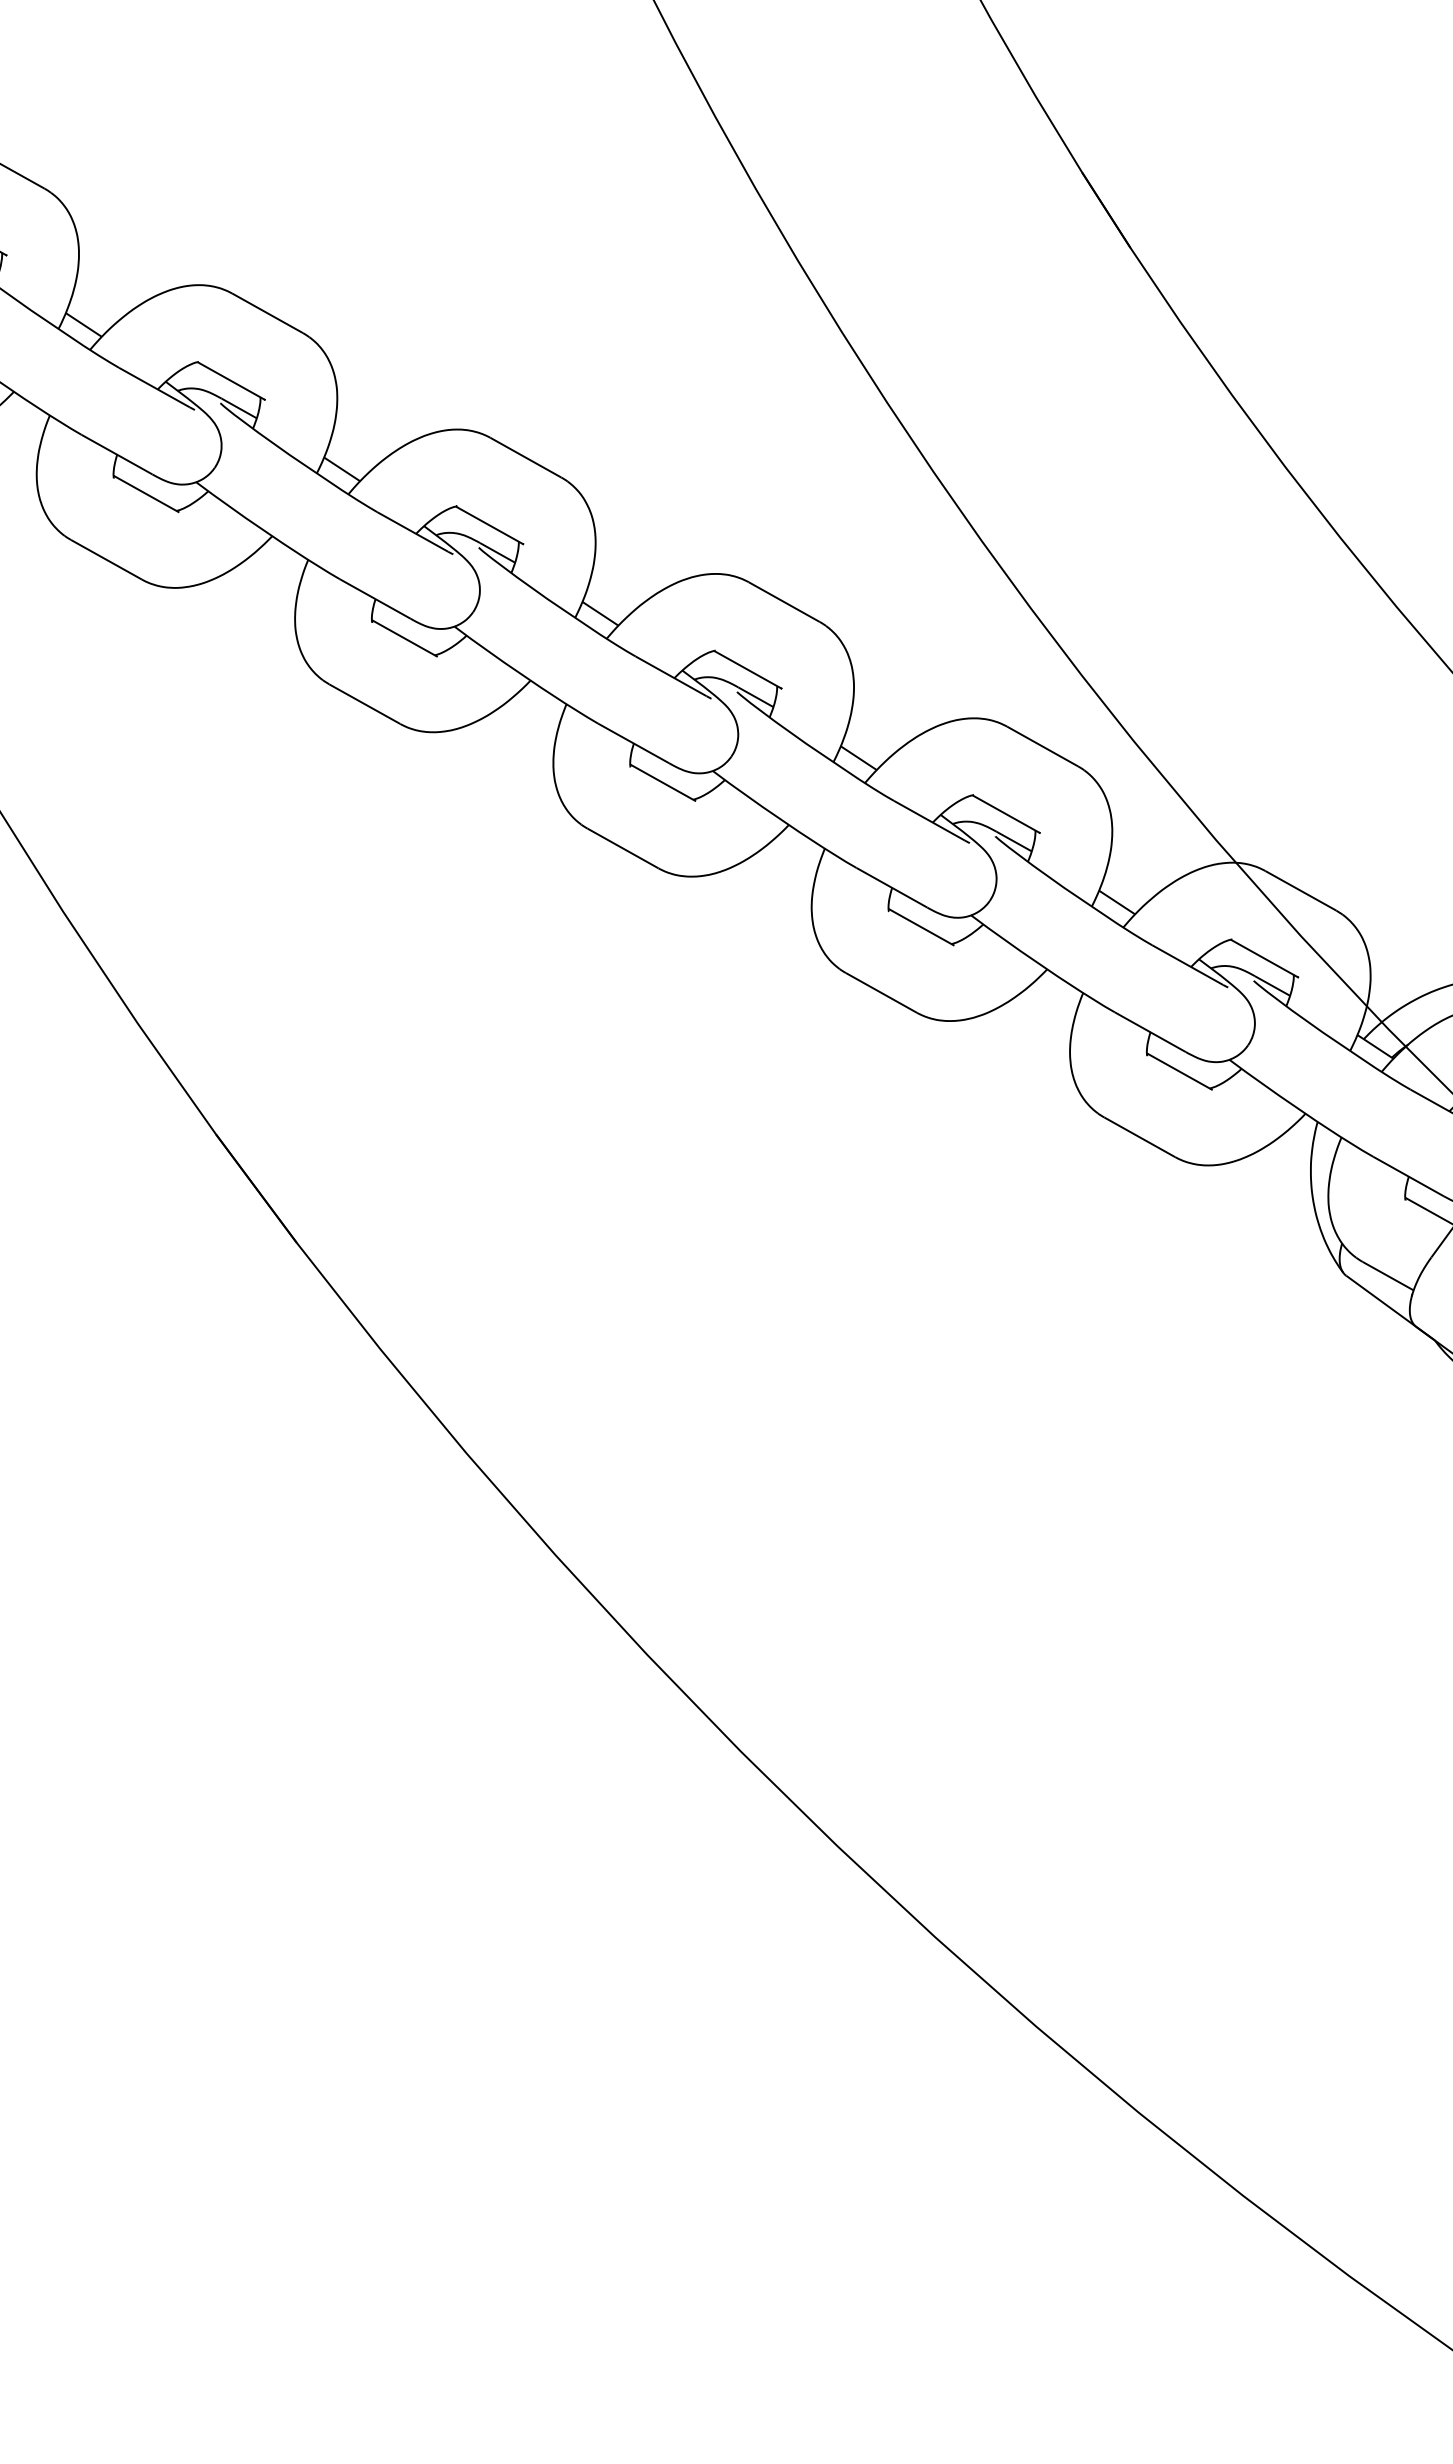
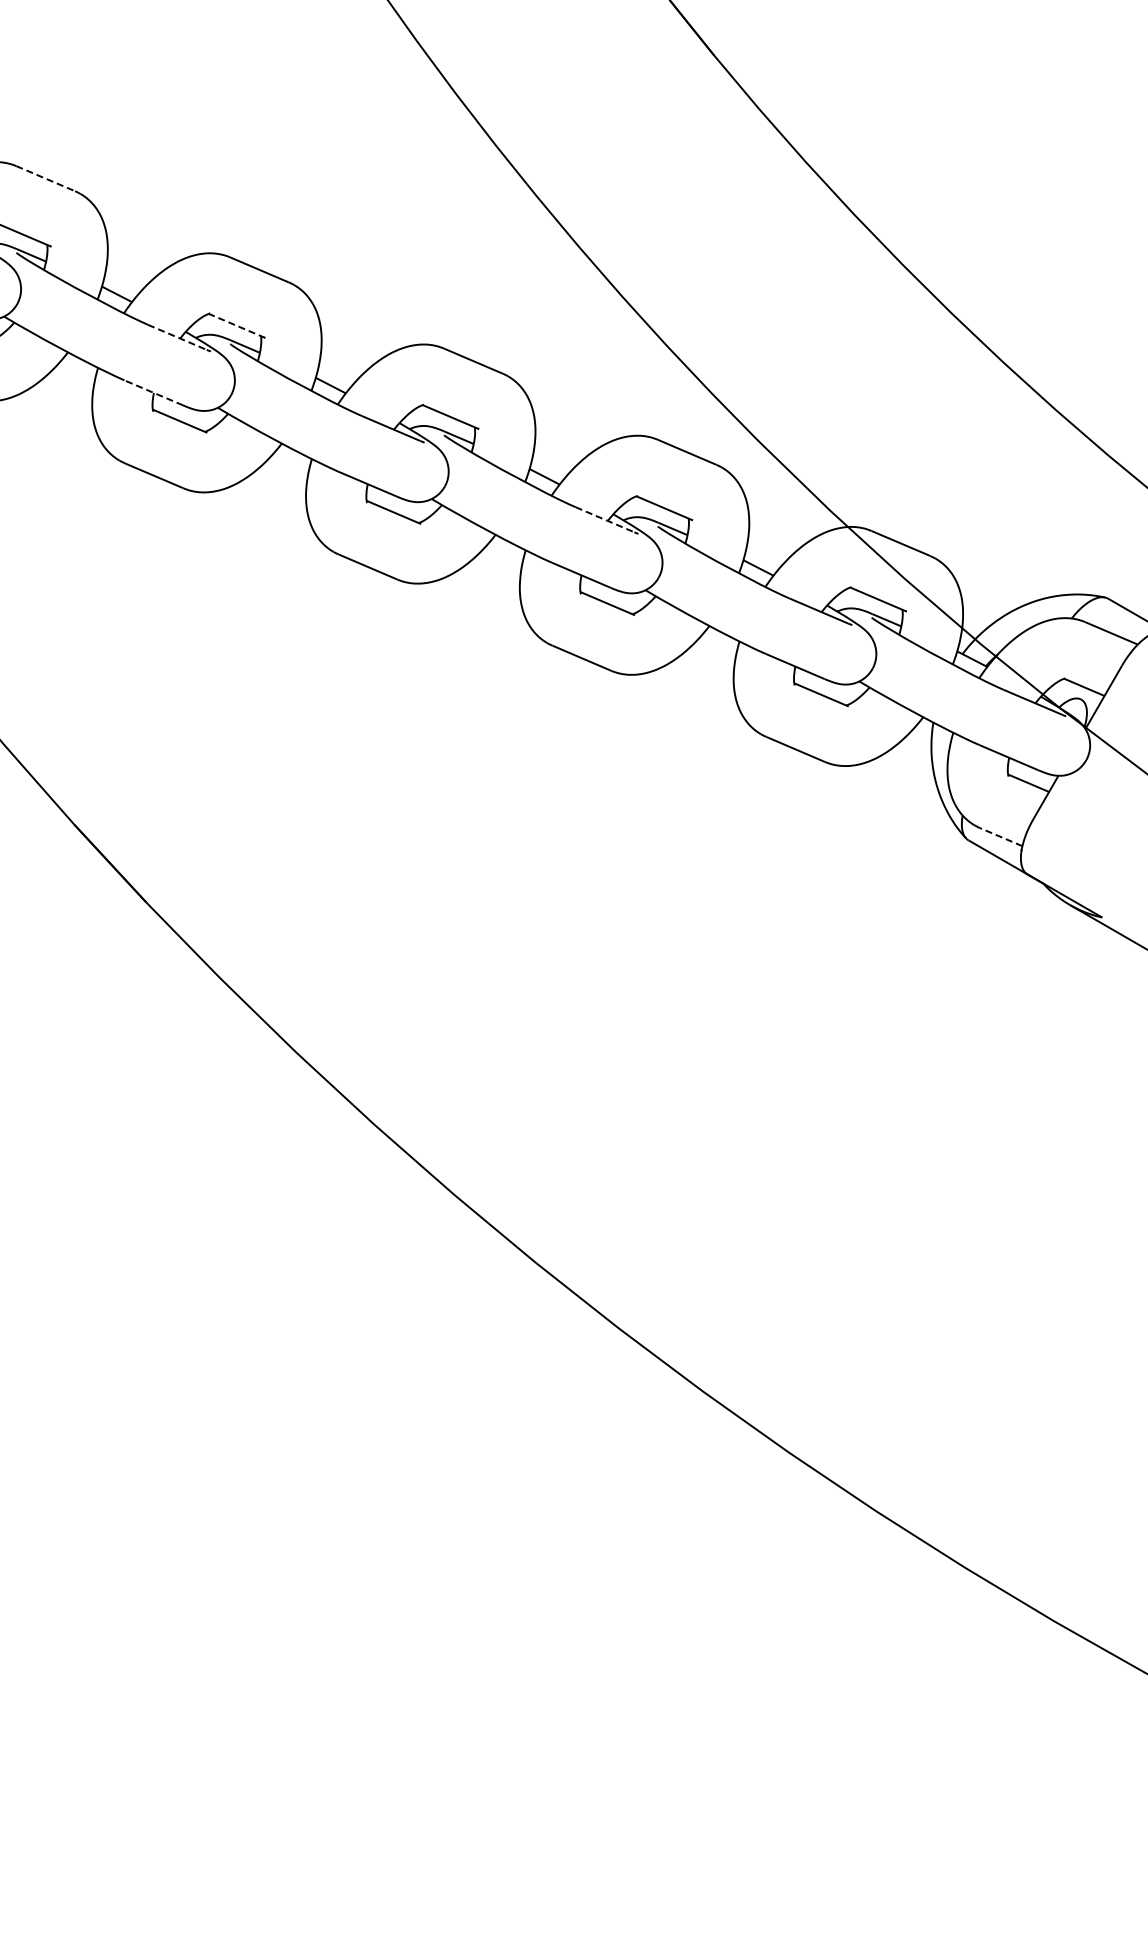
line: (267, 313) -> (45, 178), solid -> dashed
line: (490, 525) -> (237, 325), solid -> dashed
line: (412, 532) -> (177, 337), solid -> dashed
line: (375, 598) -> (153, 392), solid -> dashed
line: (930, 820) -> (605, 519), solid -> dashed
line: (1388, 1276) -> (1001, 837), solid -> dashed

